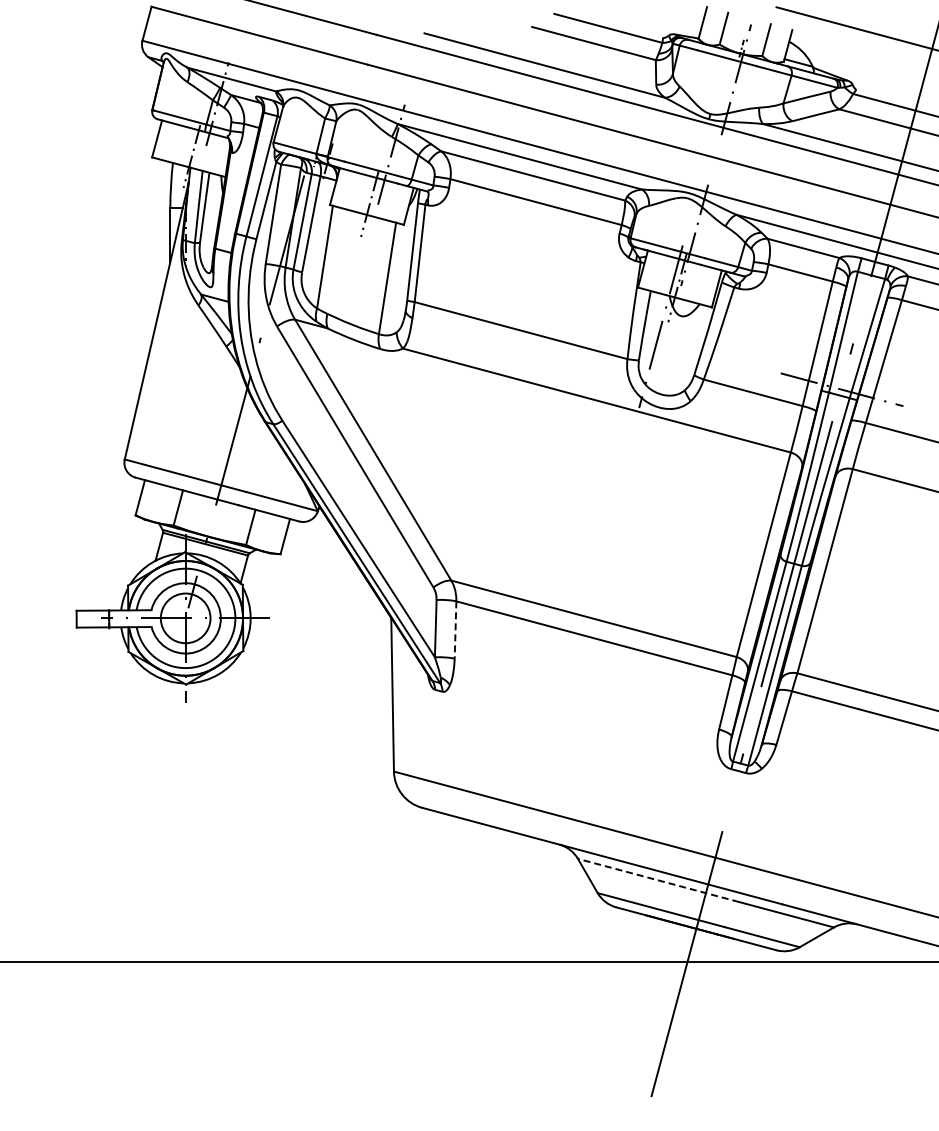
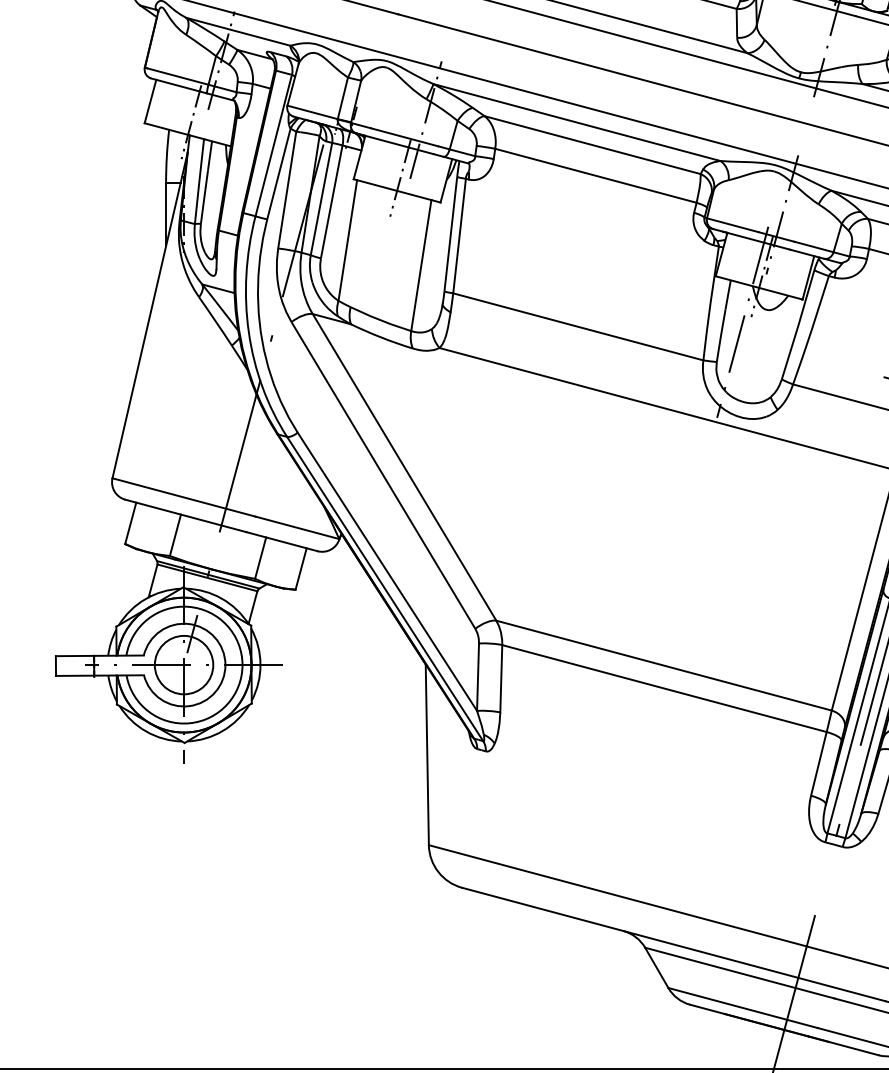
line: (455, 630) -> (501, 679), dashed -> solid
line: (658, 880) -> (739, 973), dashed -> solid

